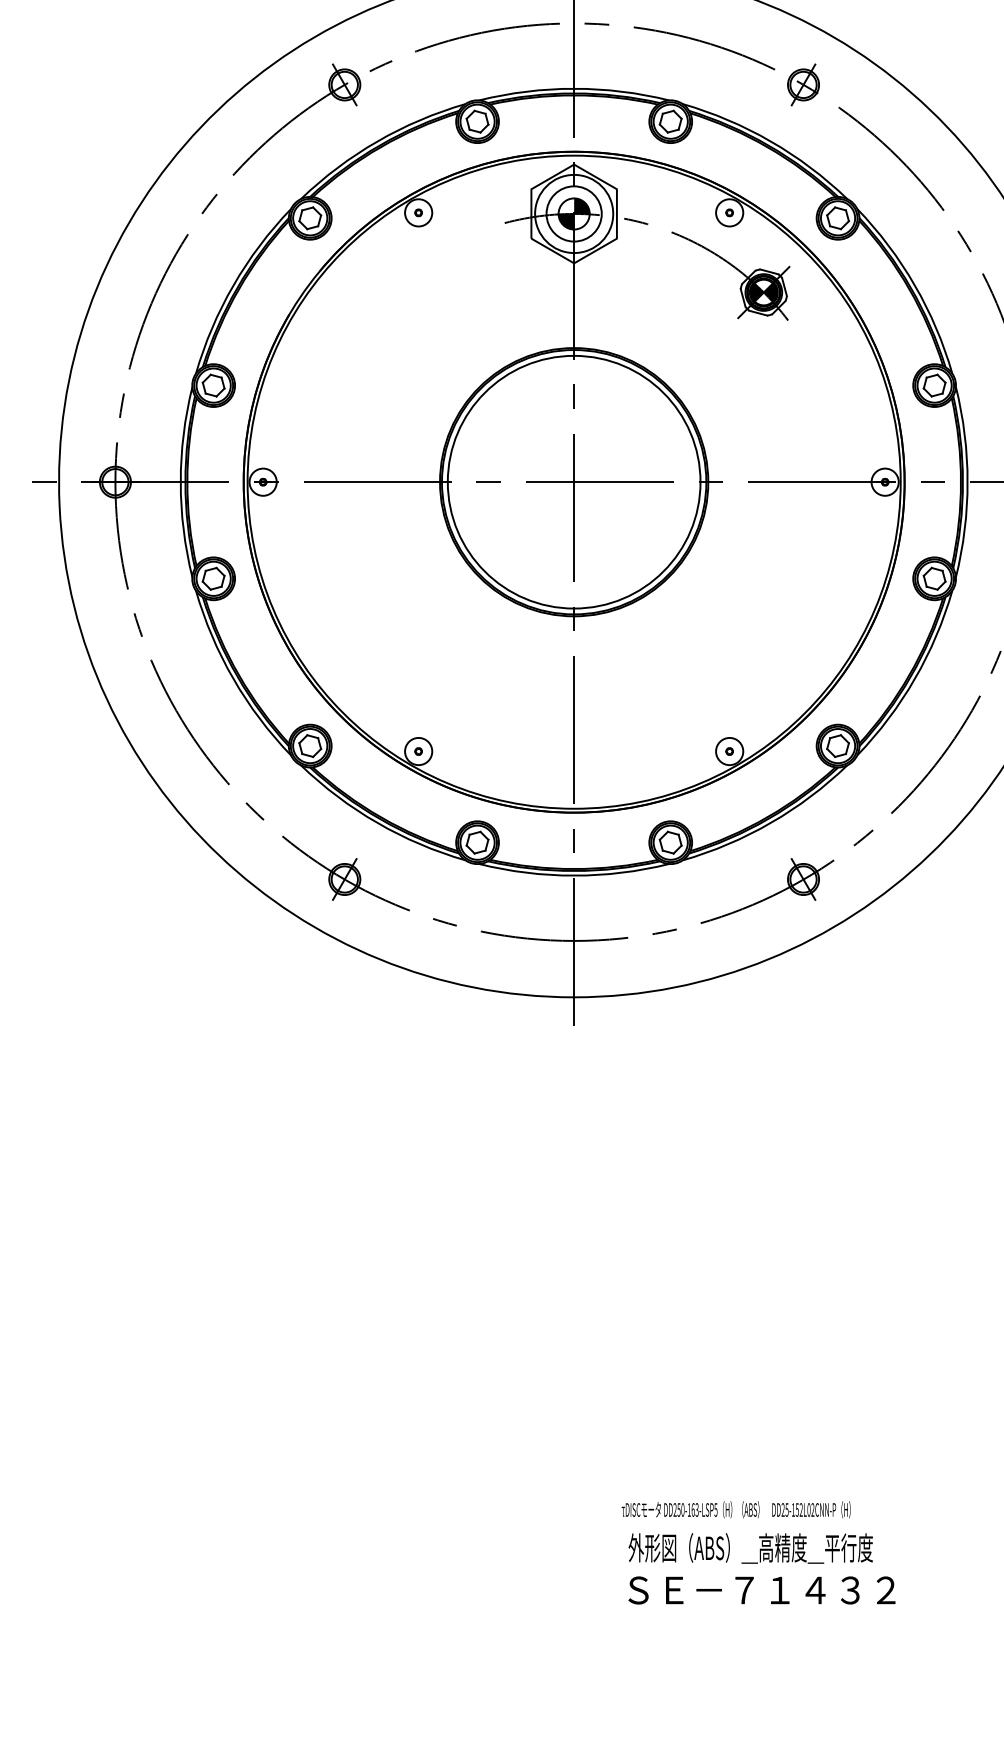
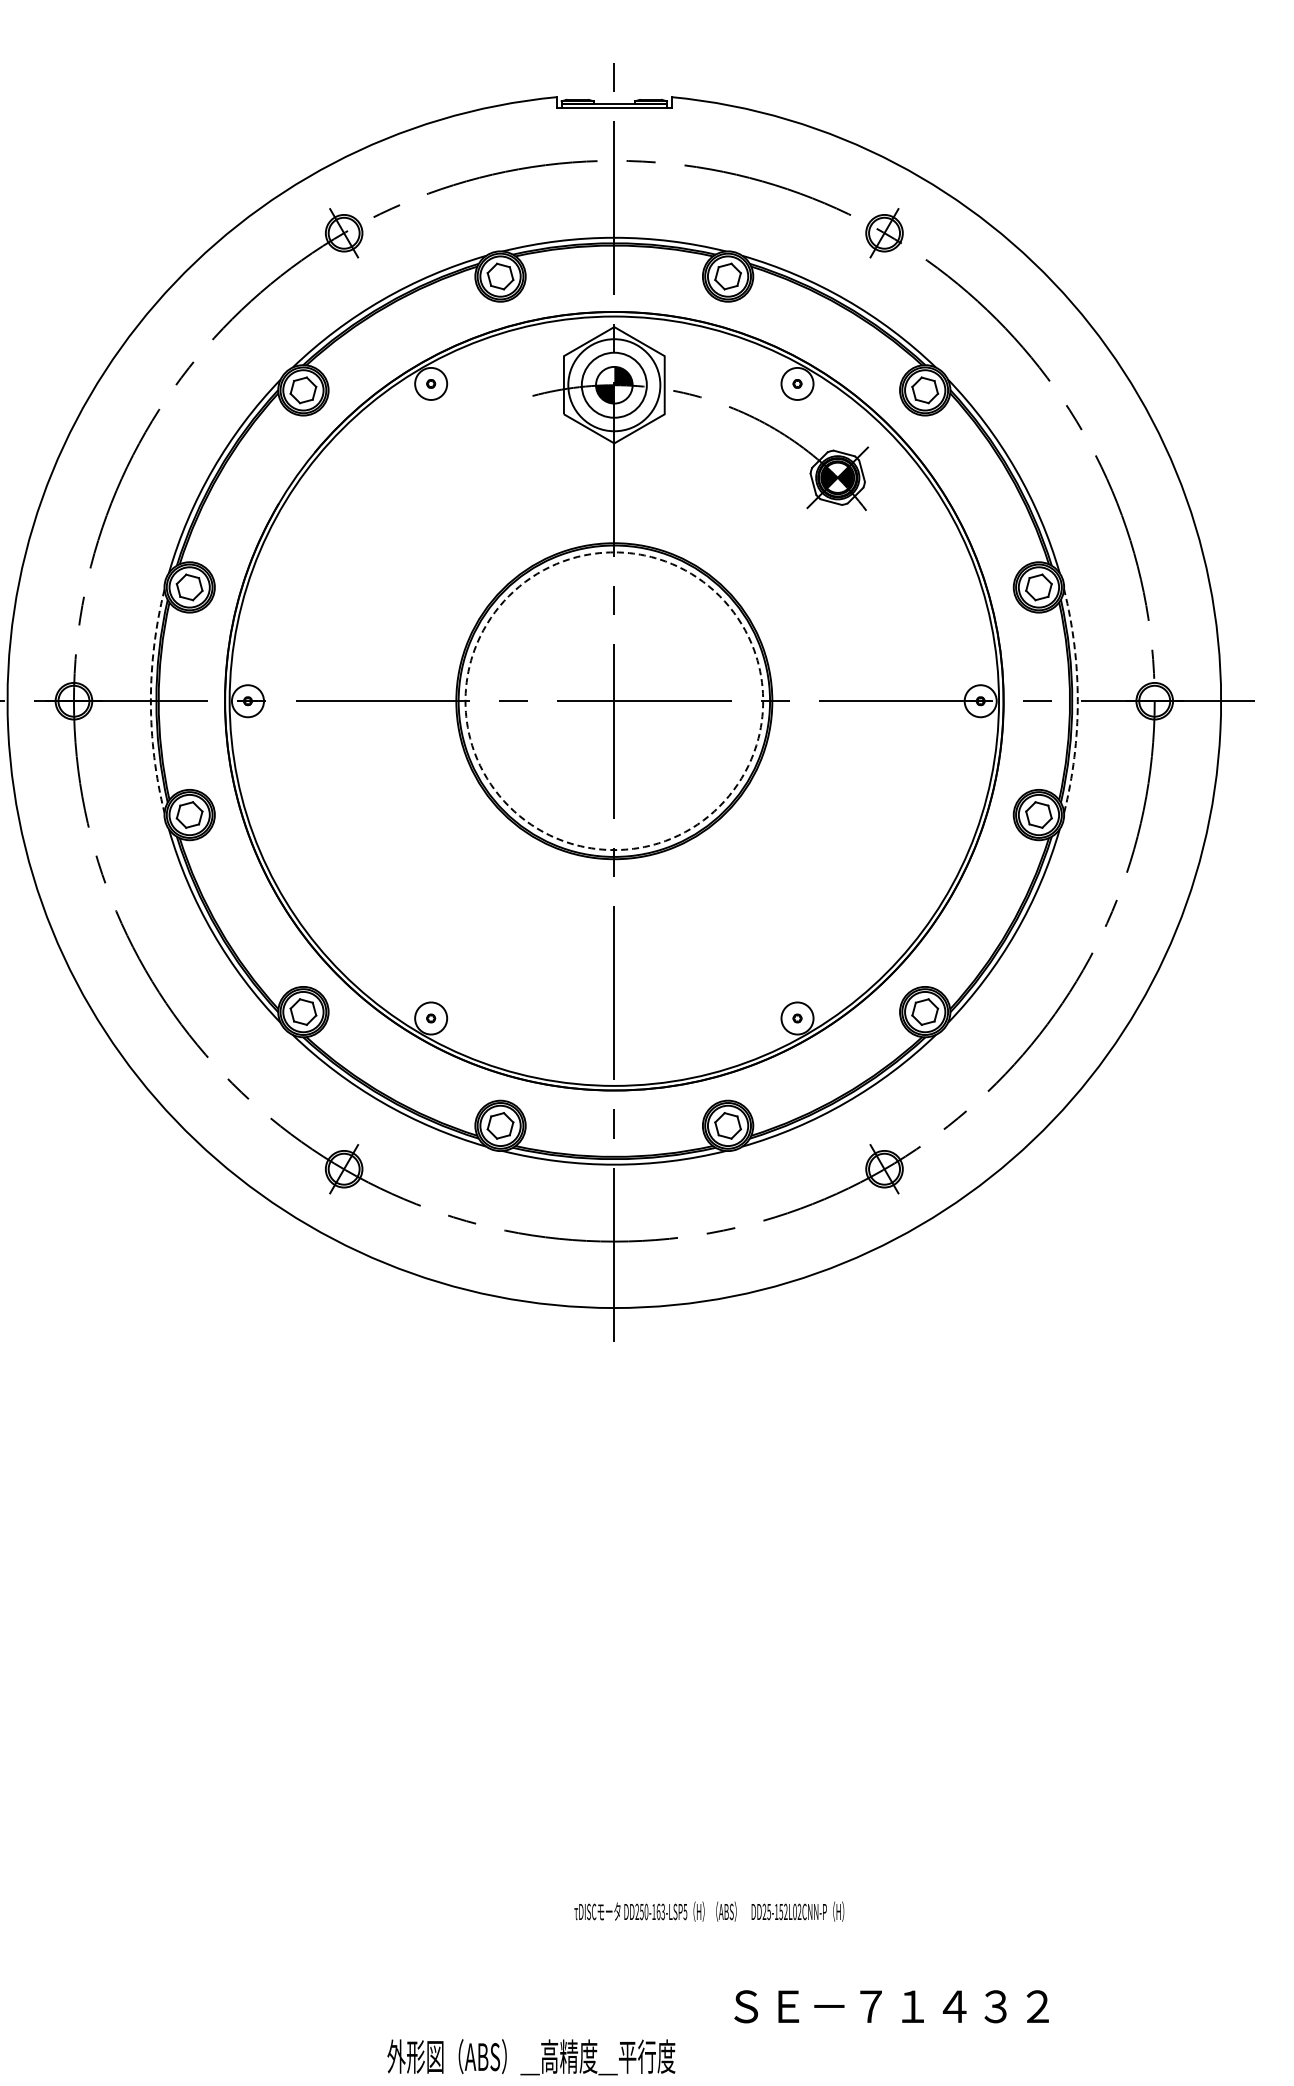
arc: (180, 482) -> (150, 701), solid -> dashed
circle: (574, 482) -> (614, 701), solid -> dashed
arc: (967, 482) -> (1077, 701), solid -> dashed
text: (736, 1509) -> (709, 1911), moved
text: (750, 1548) -> (531, 2057), moved
text: (761, 1590) -> (891, 2006), moved

